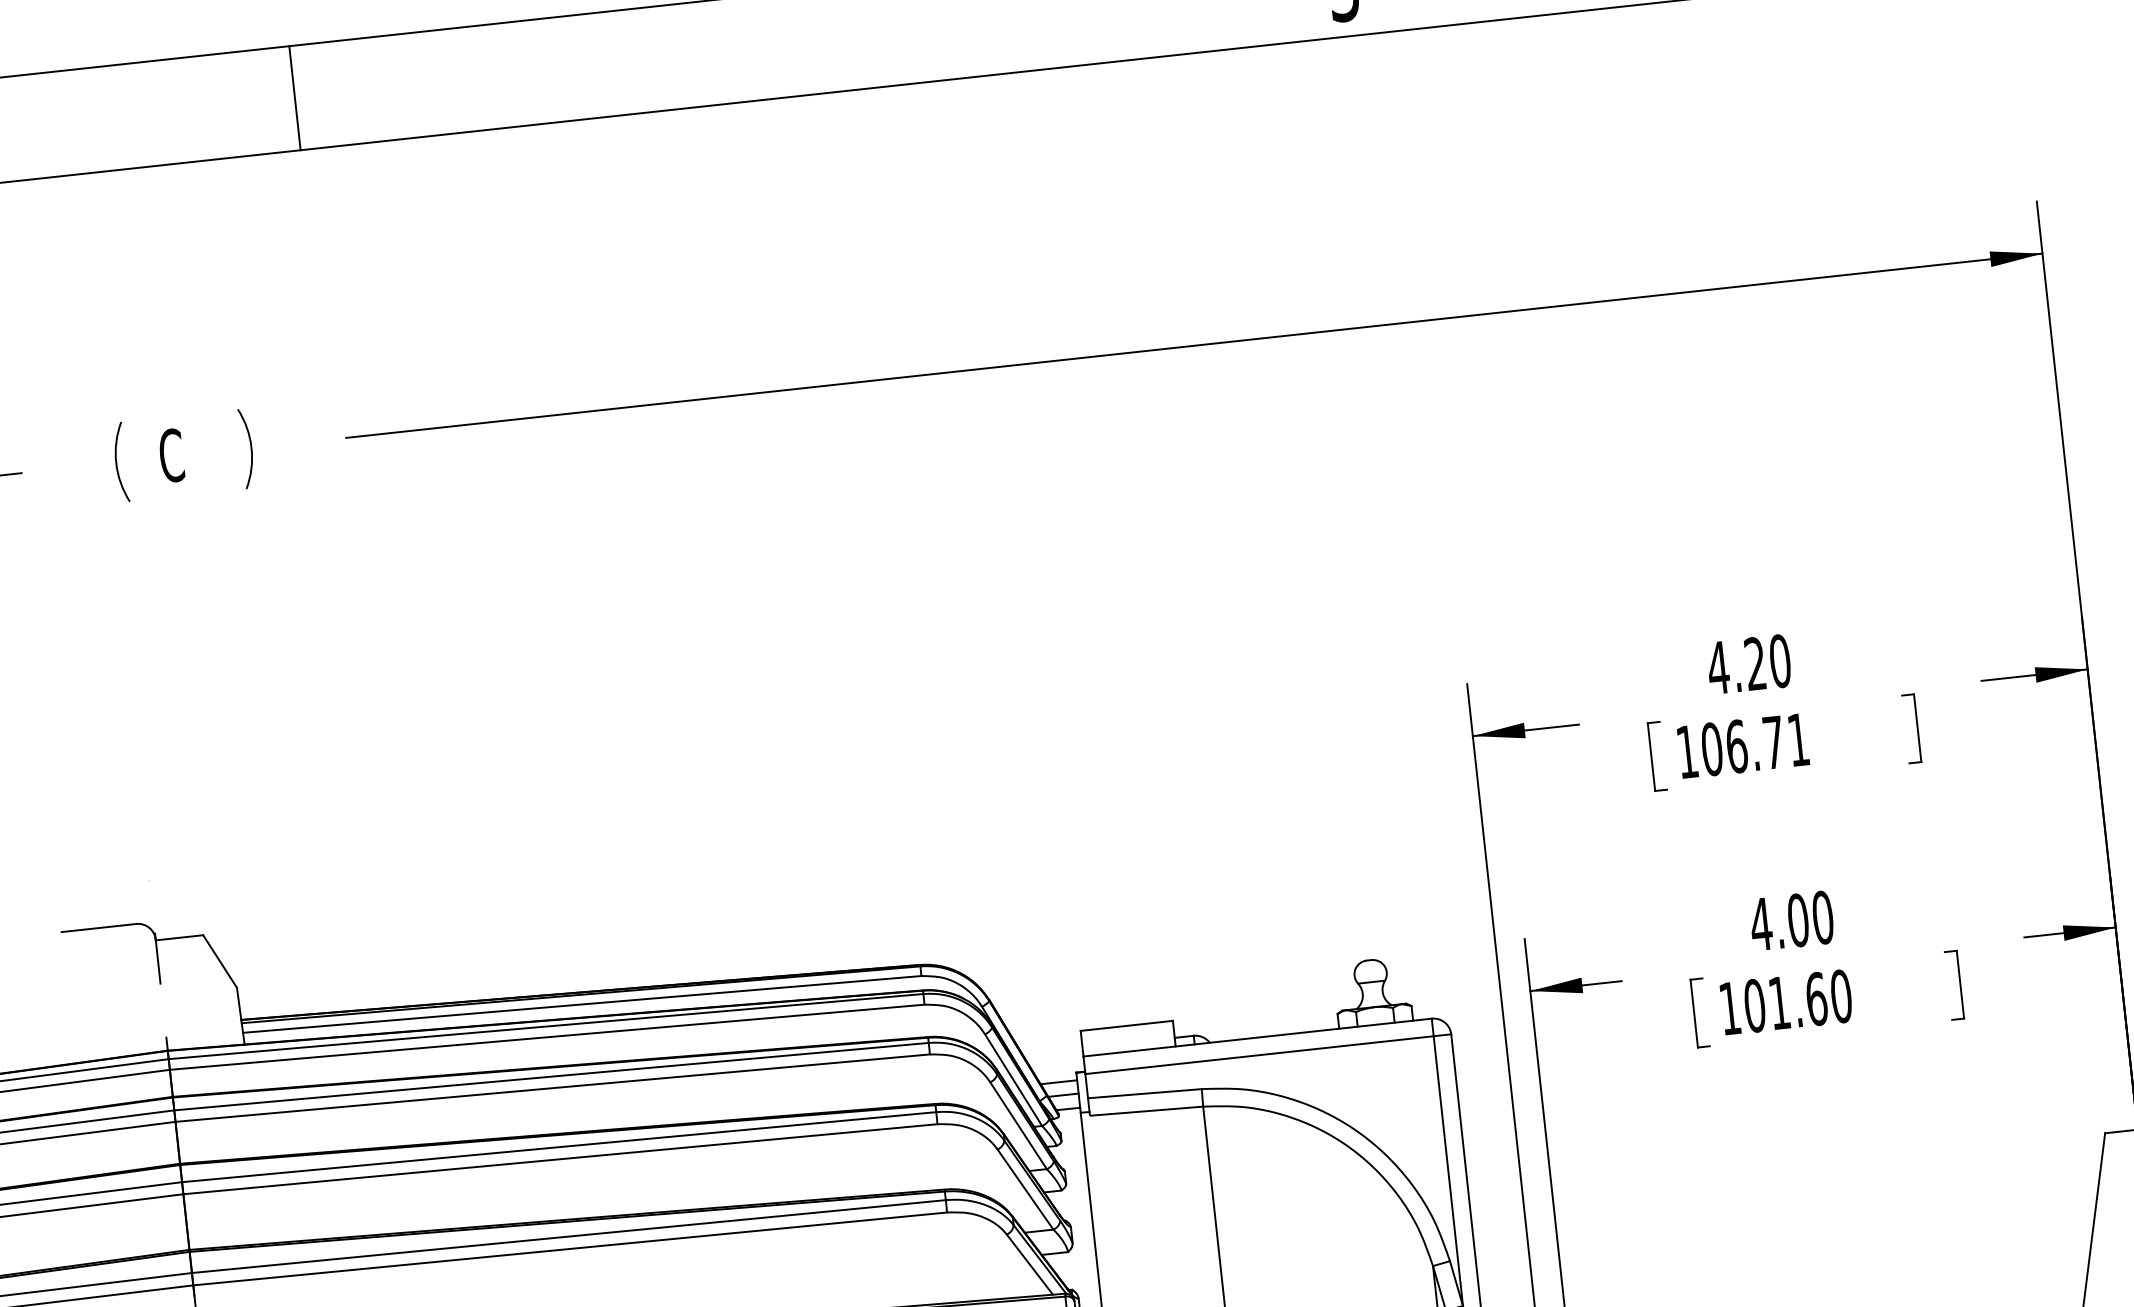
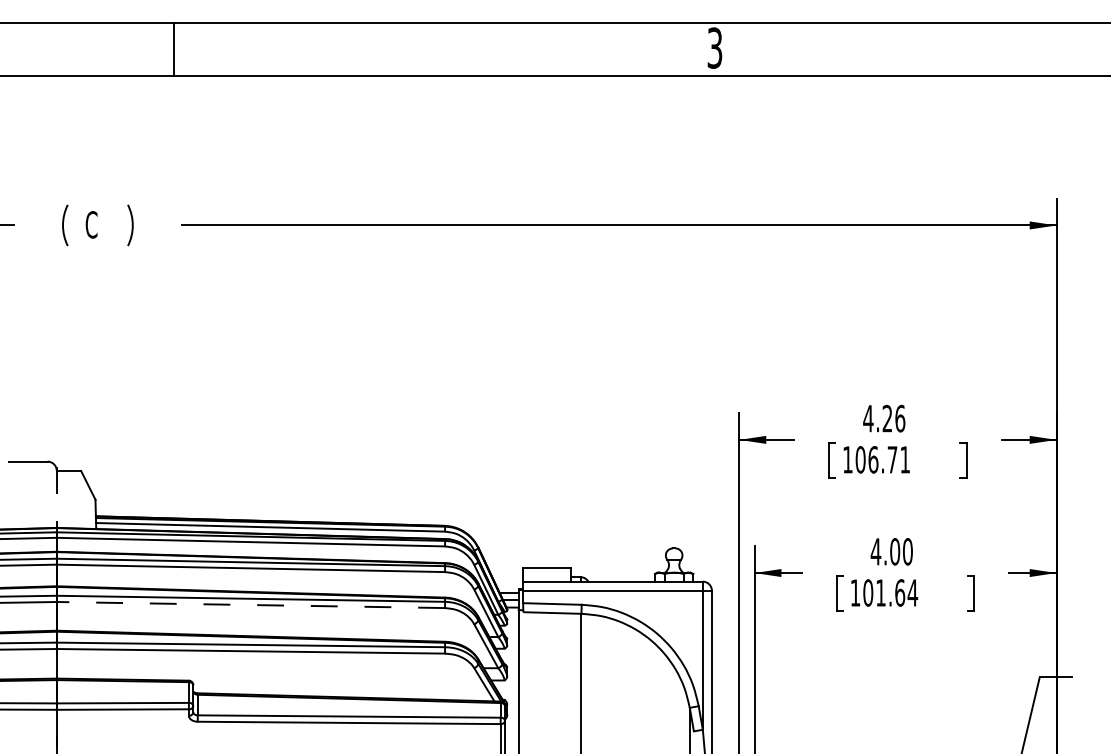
text: (1780, 660) -> (900, 418), 4.20 -> 4.26
text: (1840, 995) -> (912, 592), 101.60 -> 101.64
line: (559, 1160) -> (250, 605), solid -> dashed

